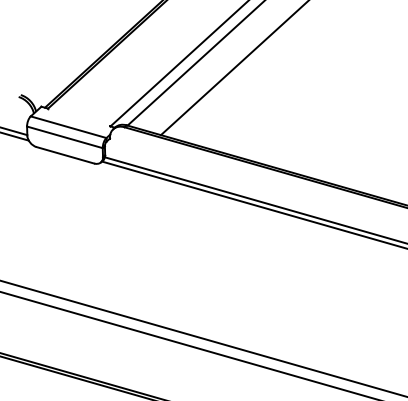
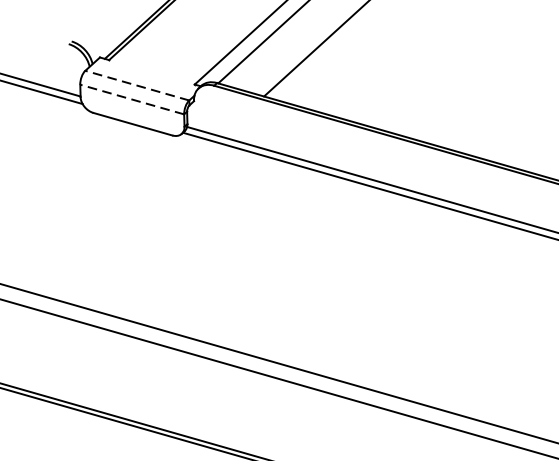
line: (68, 127) -> (137, 86), solid -> dashed
line: (64, 137) -> (131, 99), solid -> dashed

